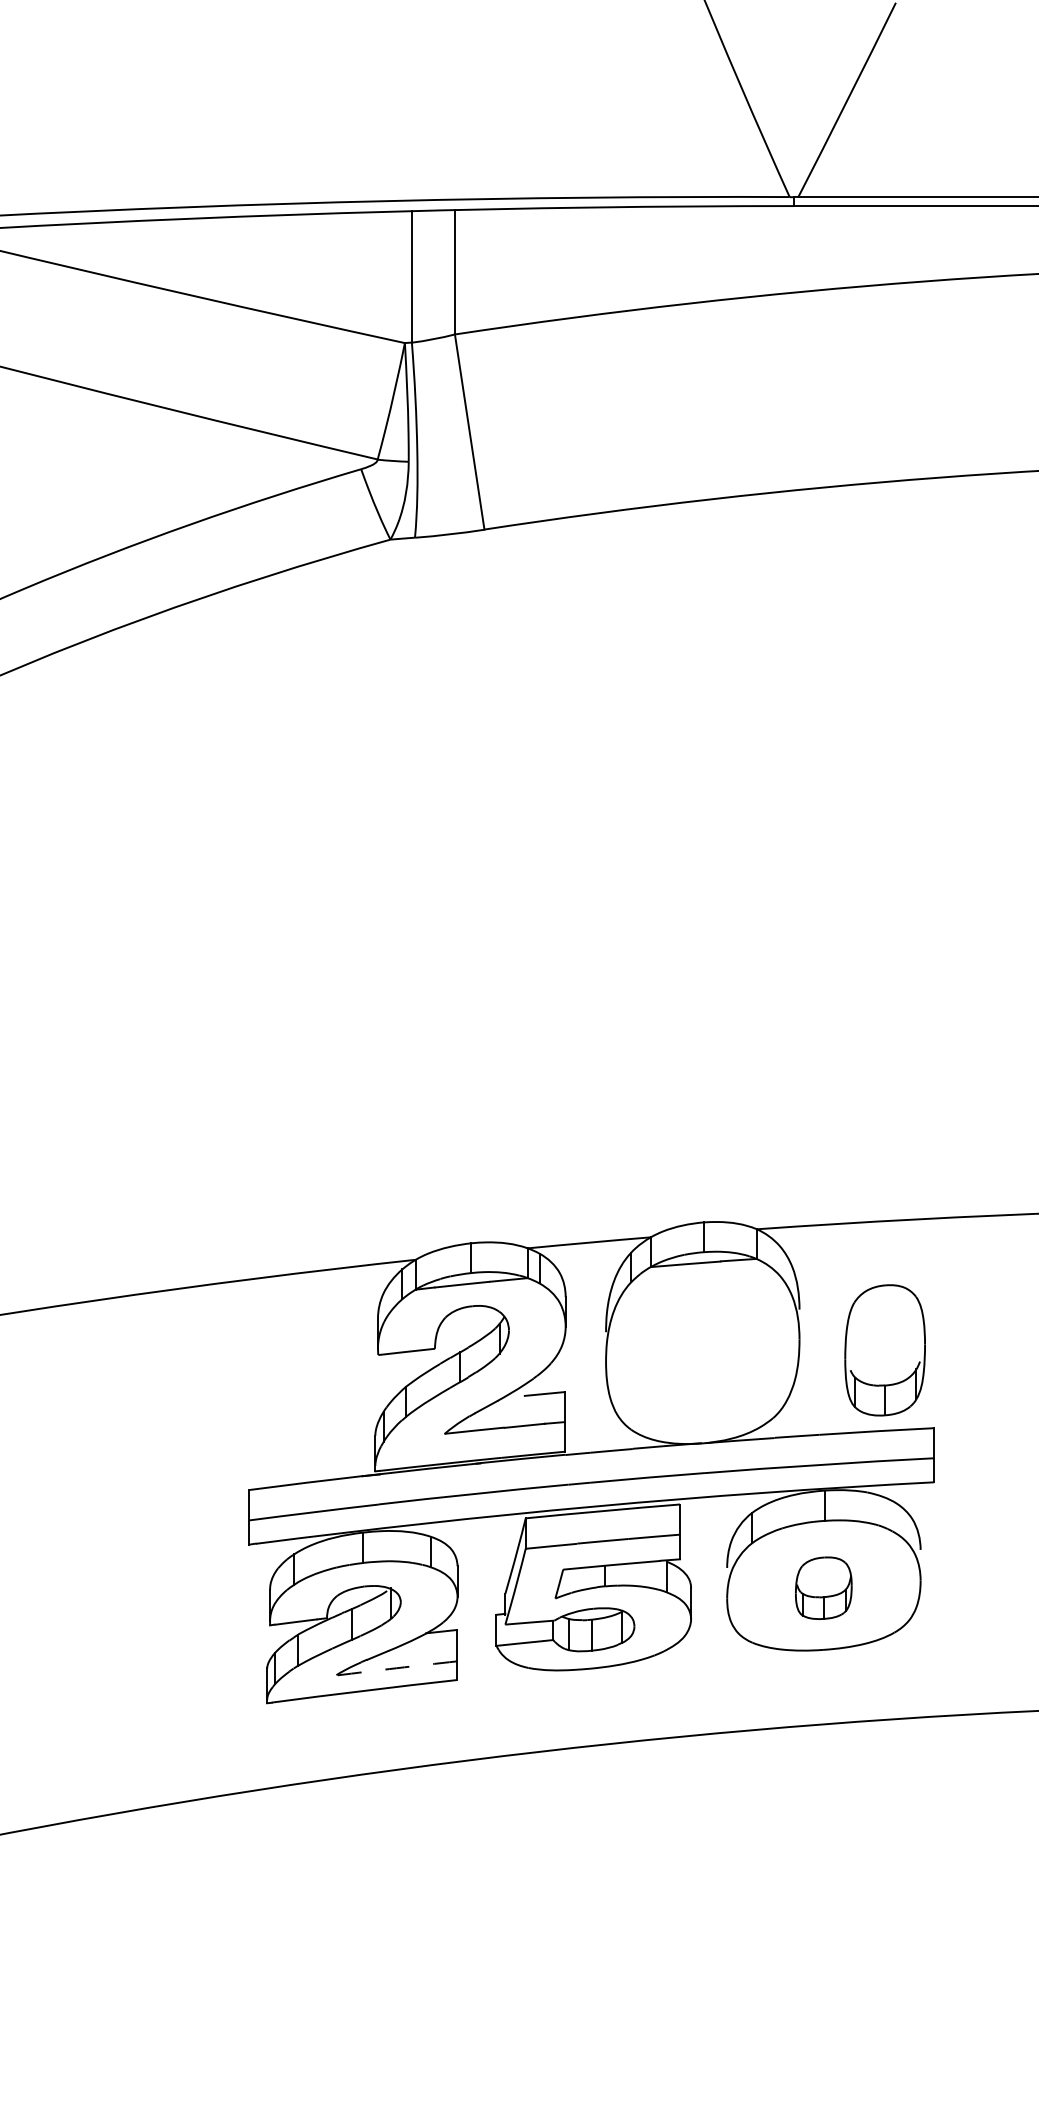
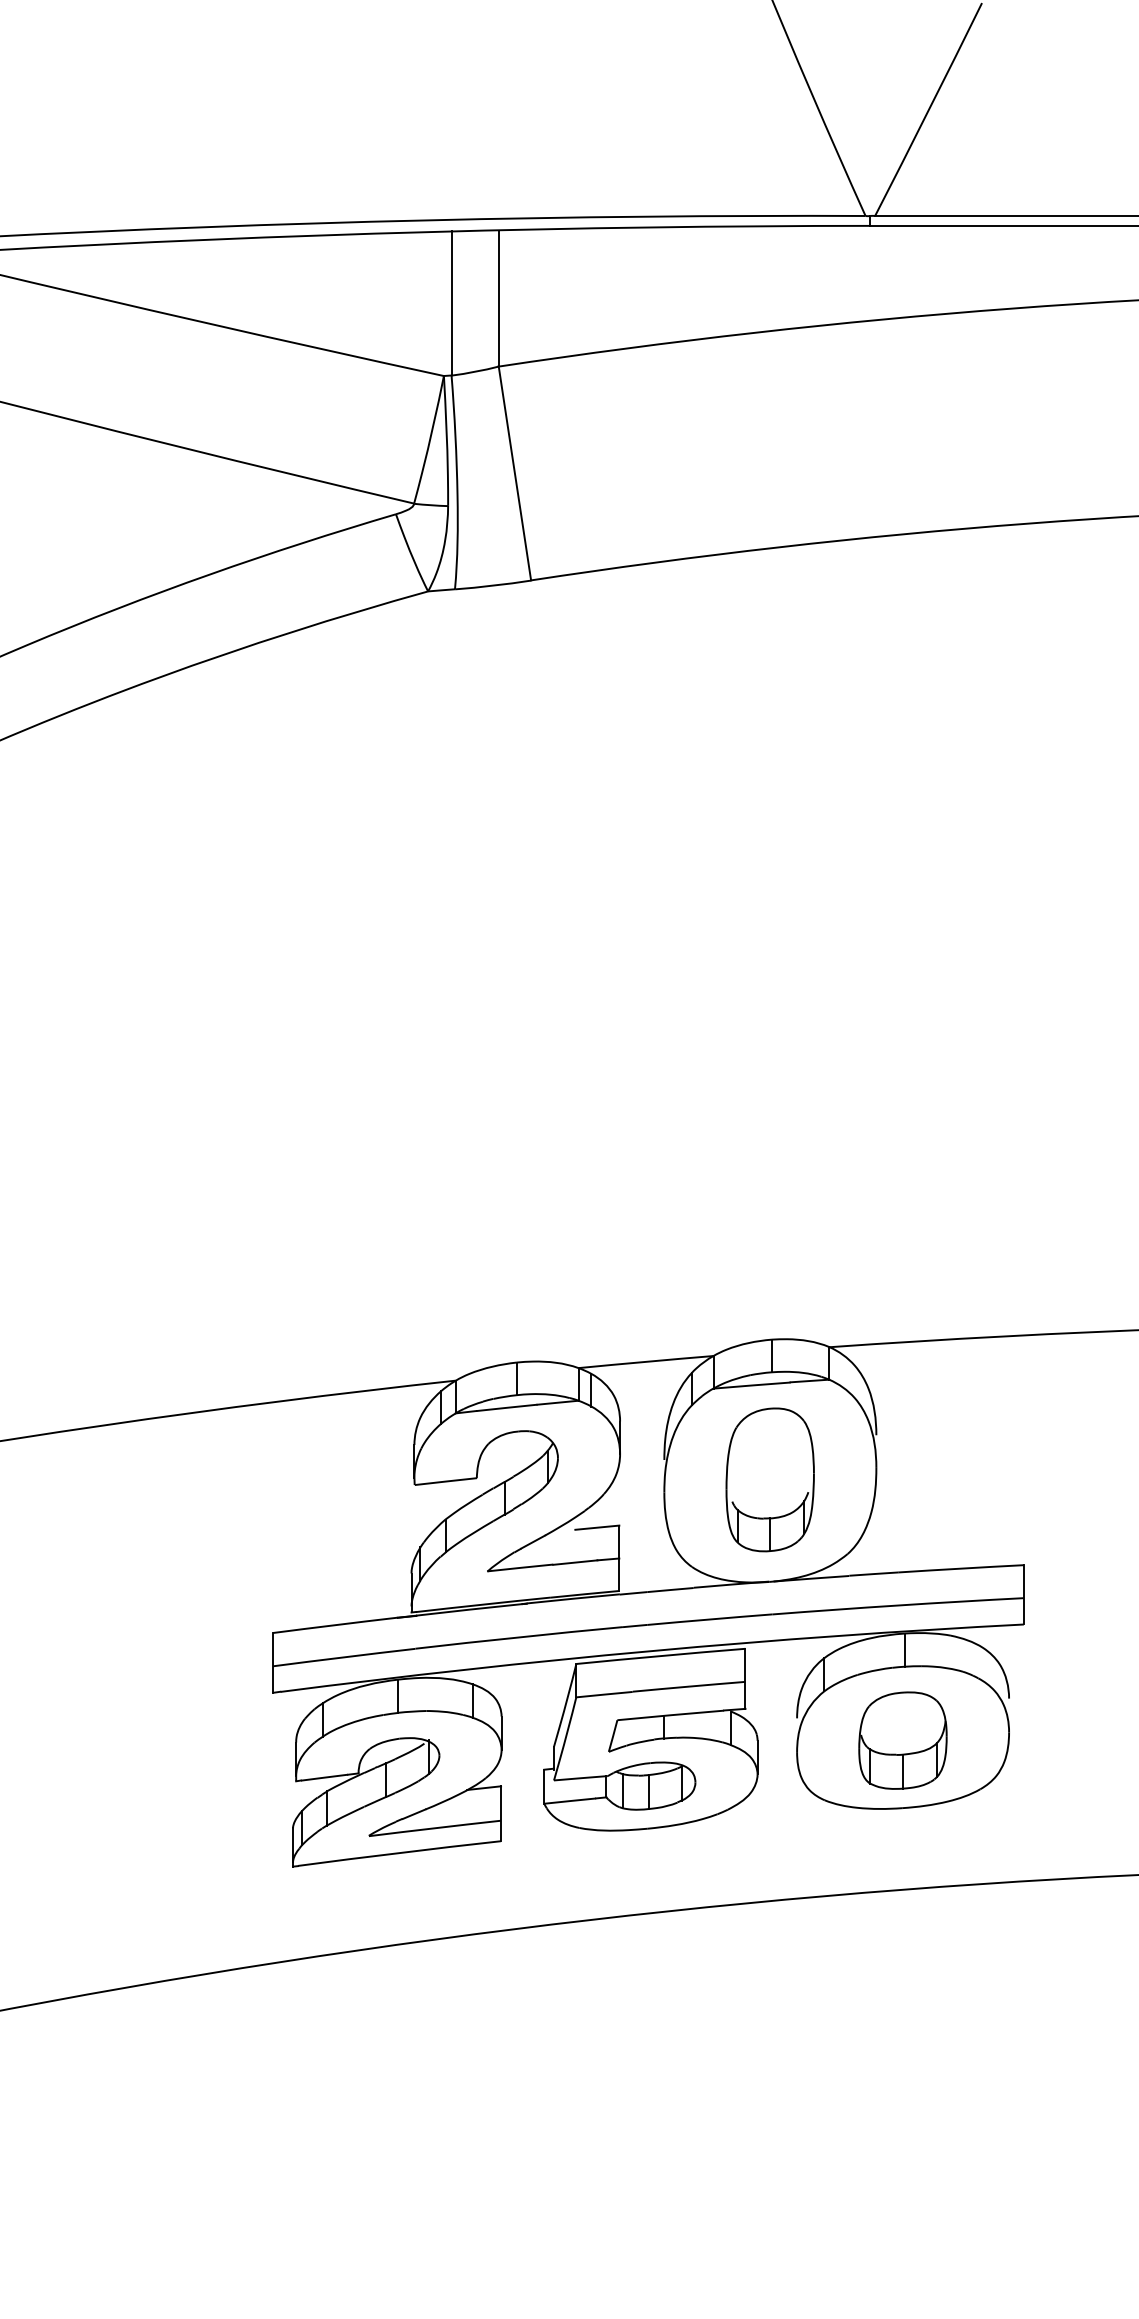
part: (884, 1350) -> (769, 1479), moved
part: (823, 1588) -> (902, 1740), size x1.43
arc: (396, 1668) -> (434, 1828), dashed -> solid

